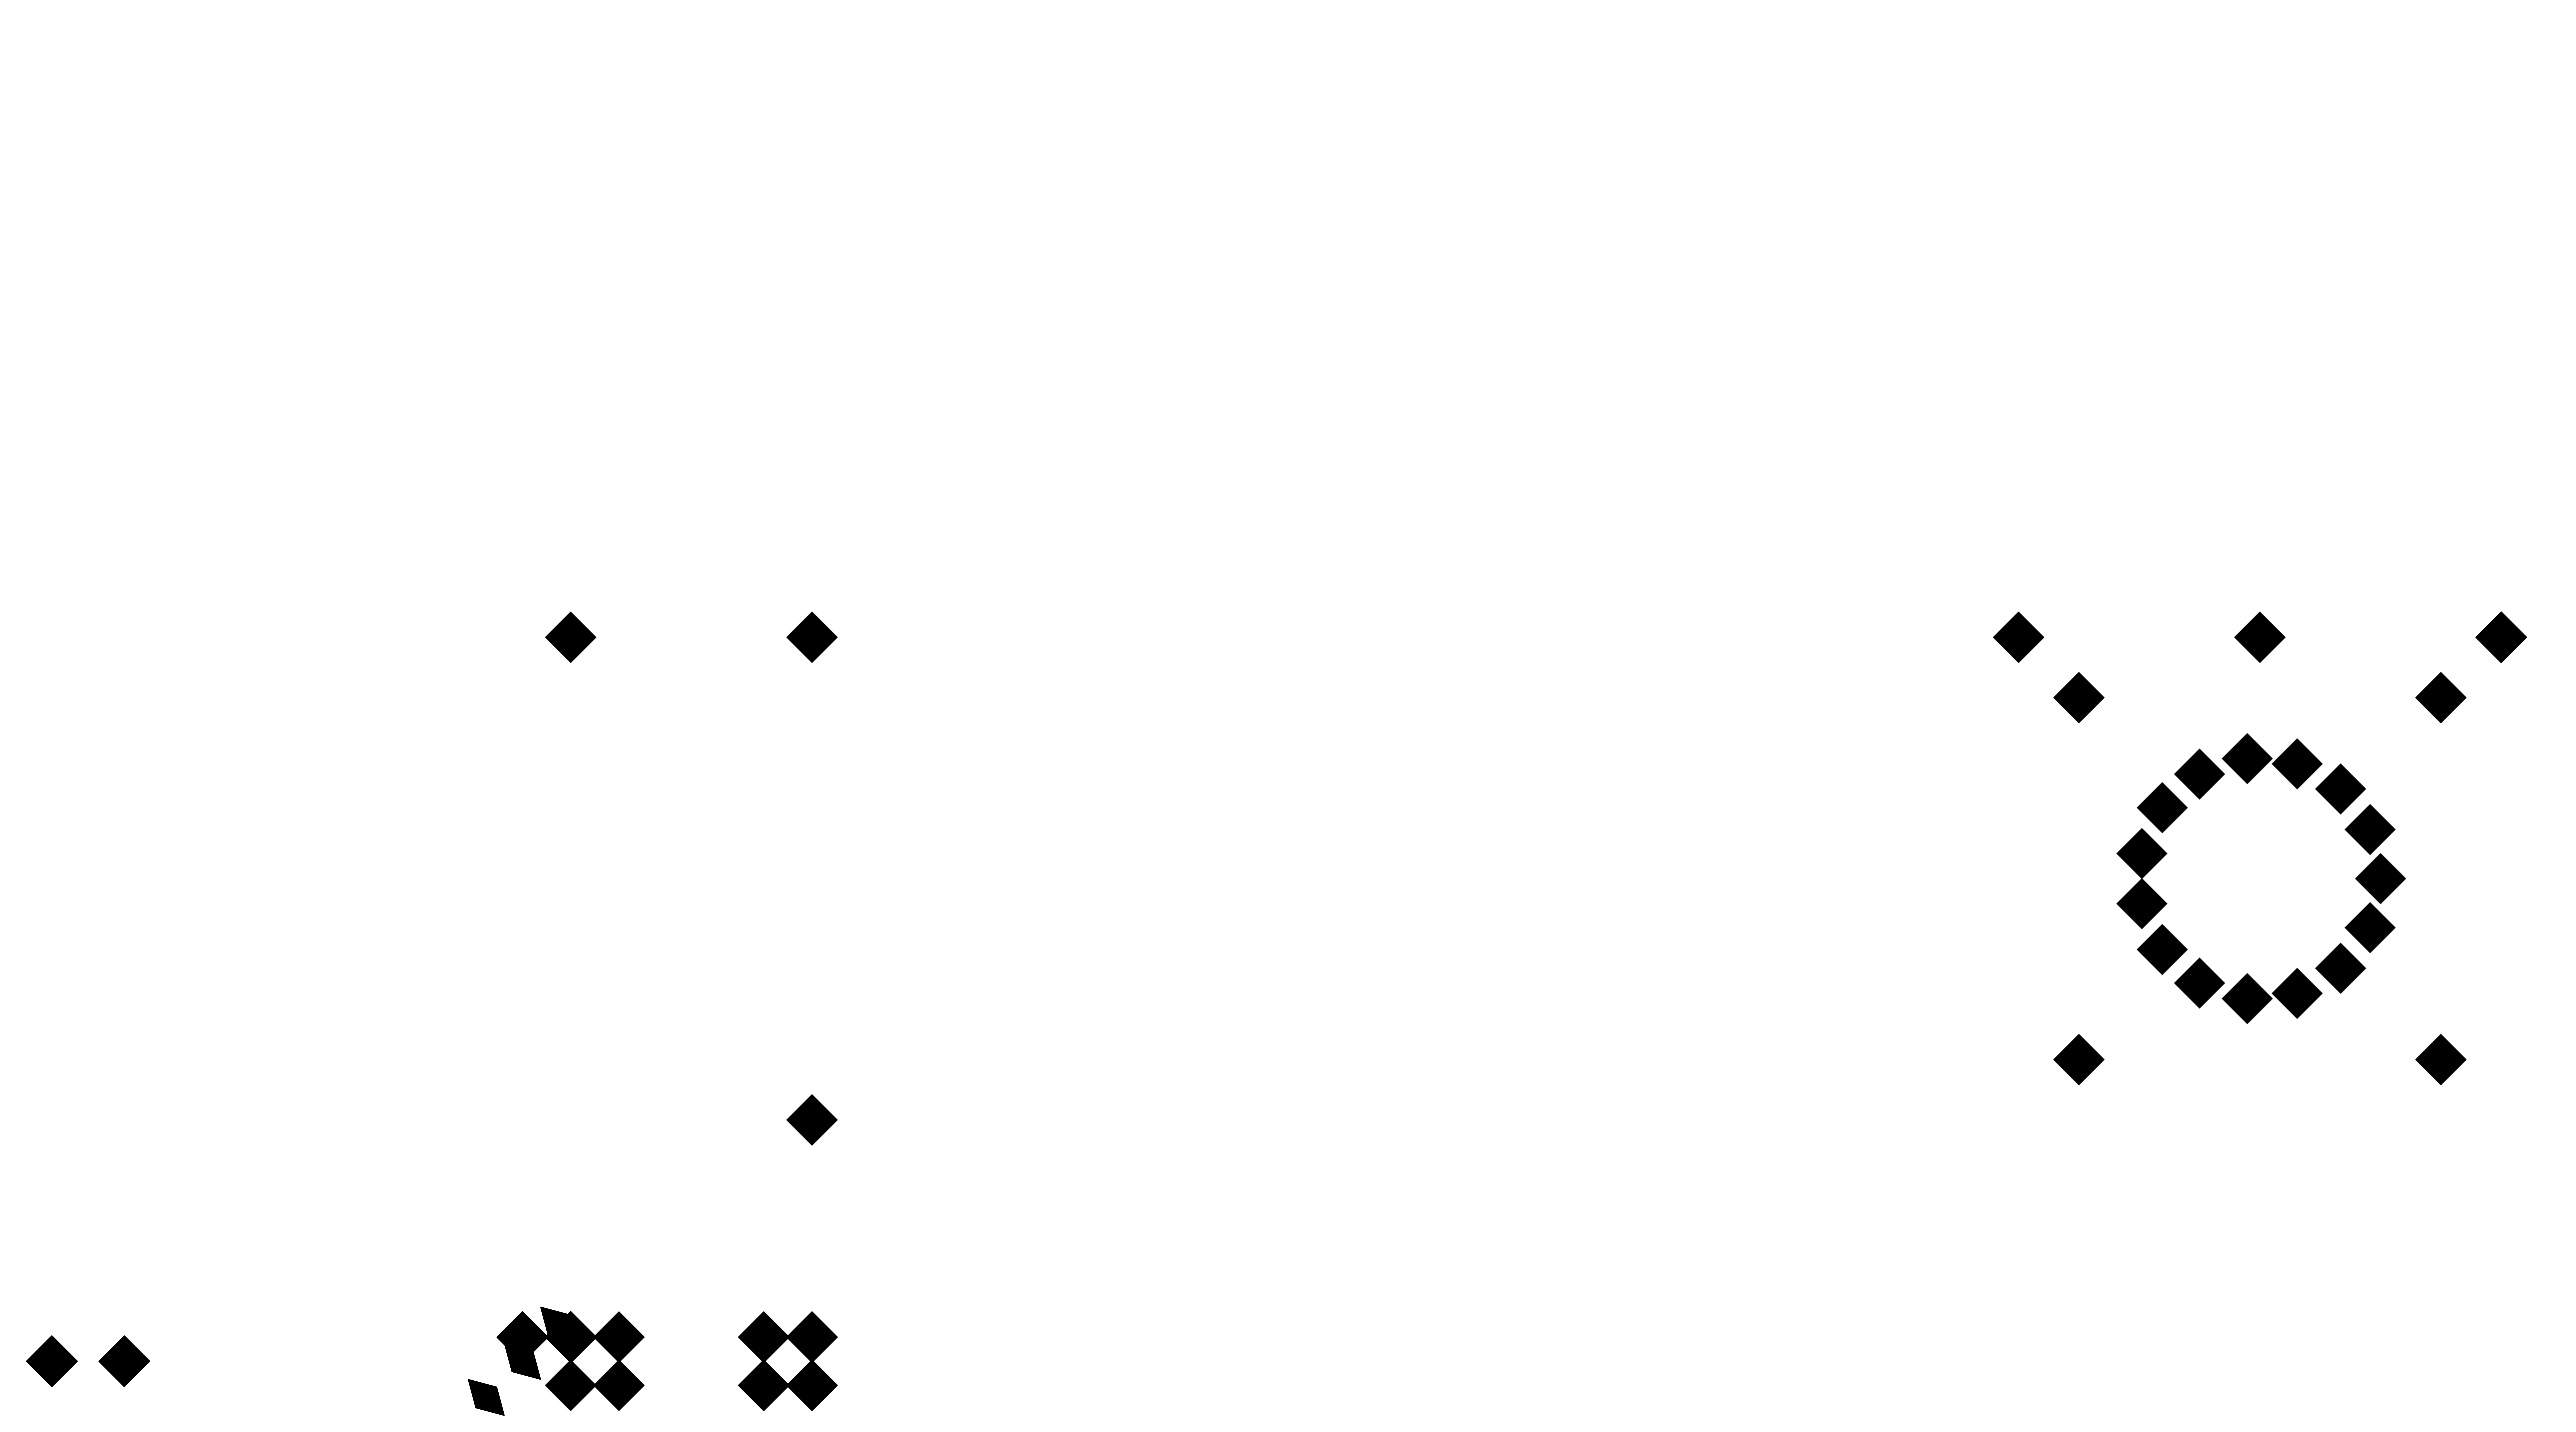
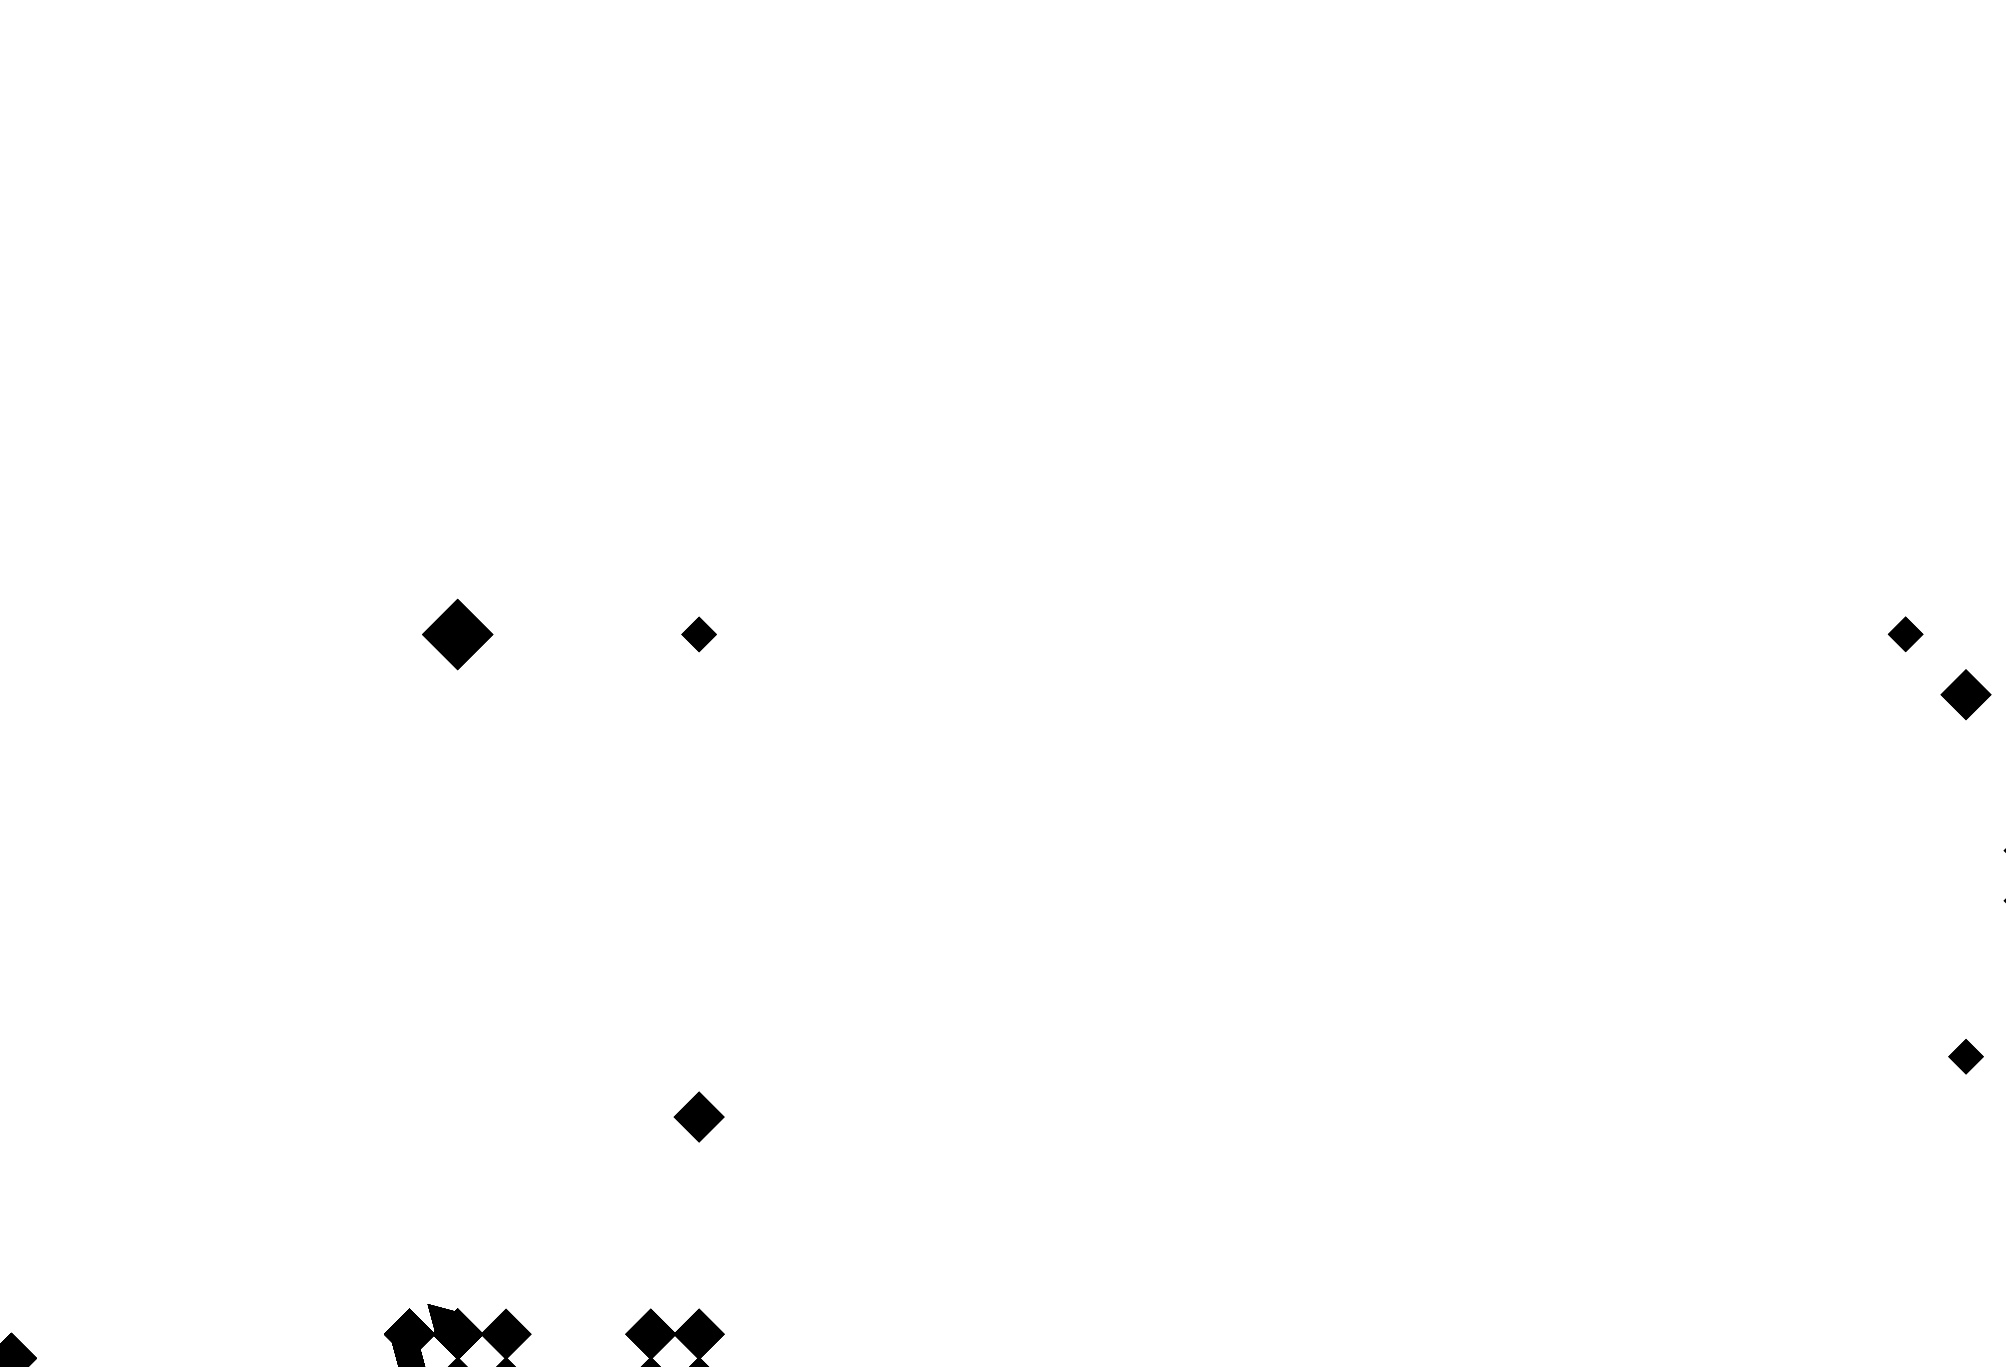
part: (570, 636) -> (457, 633), size x1.4
part: (2018, 636) -> (1905, 633), size x0.7
part: (811, 637) -> (698, 634), size x0.7
part: (2078, 1059) -> (1965, 1056), size x0.7

